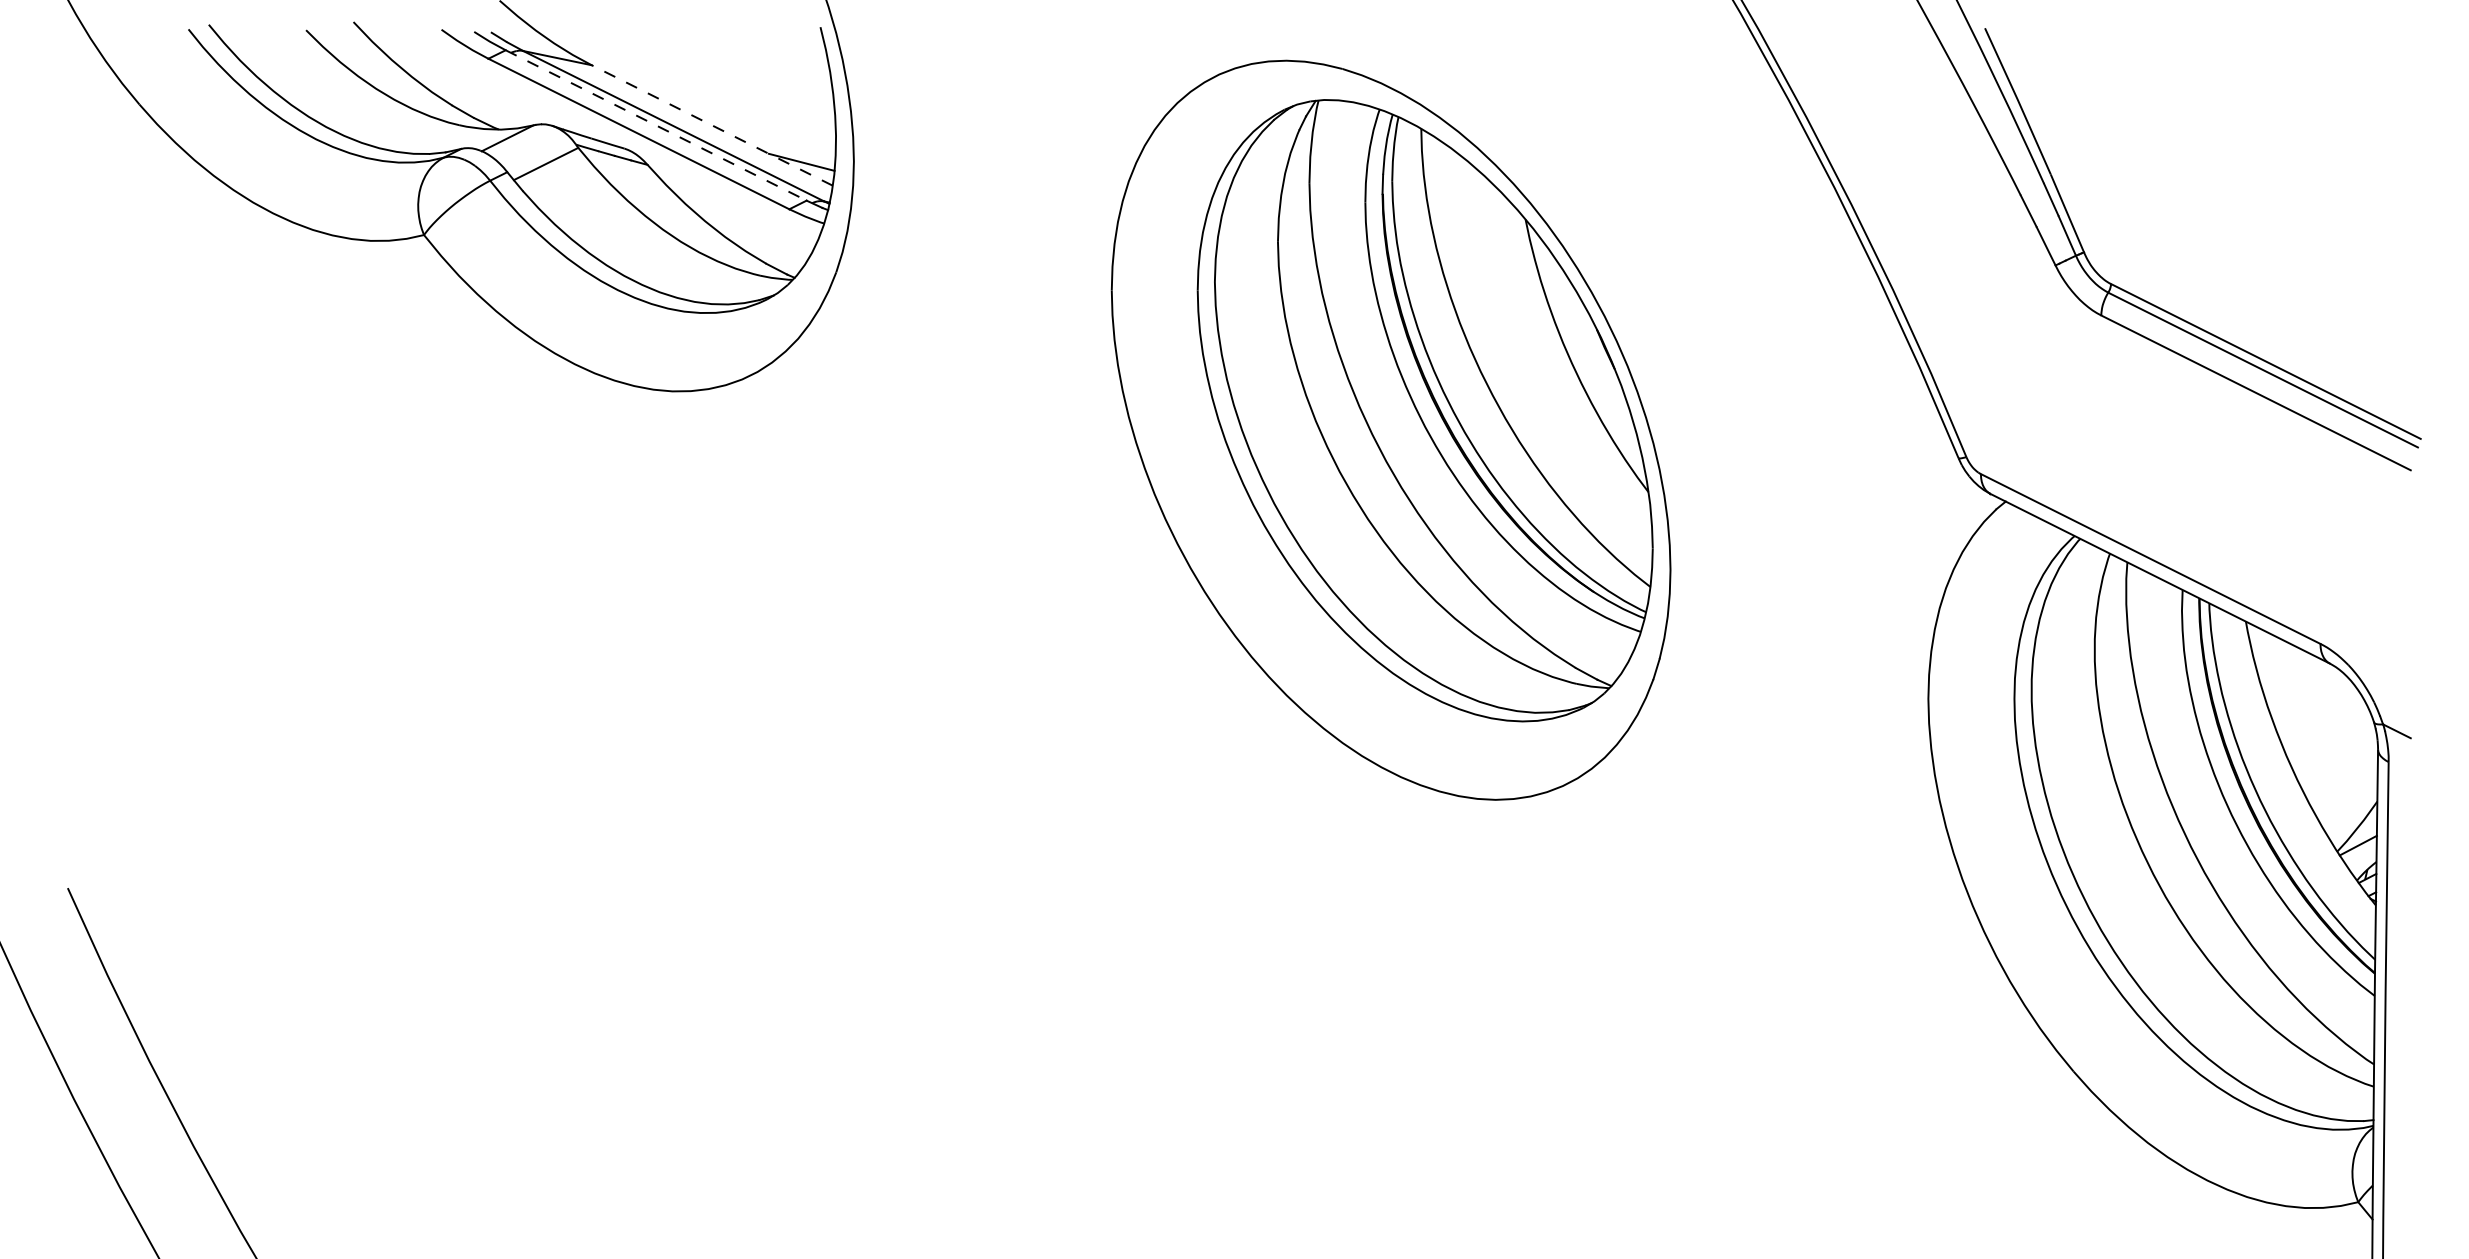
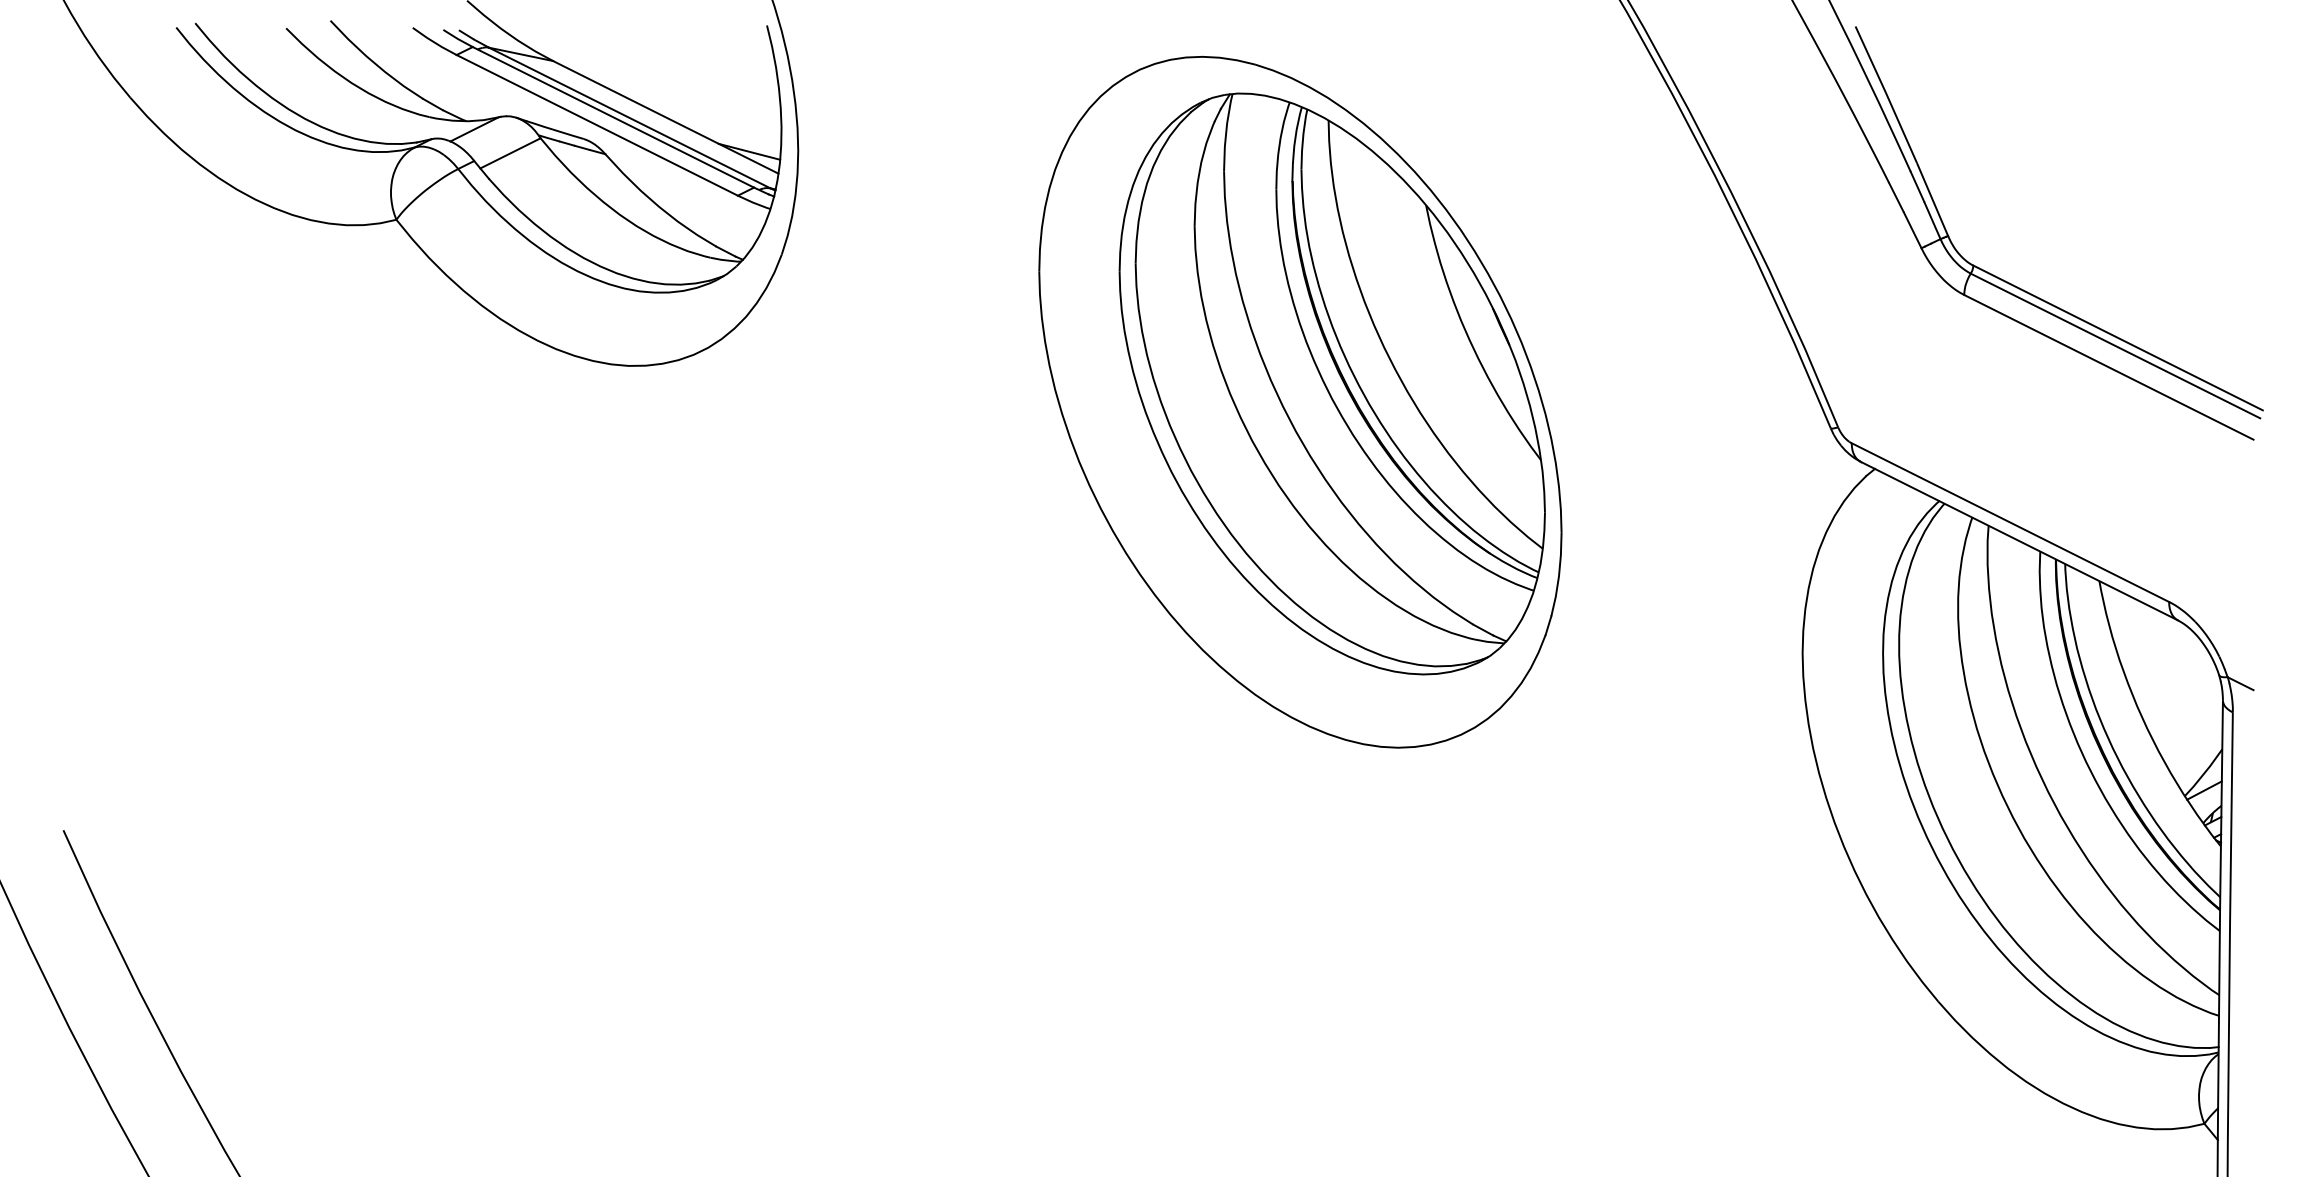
line: (656, 125) -> (613, 117), dashed -> solid
line: (711, 125) -> (665, 117), dashed -> solid

